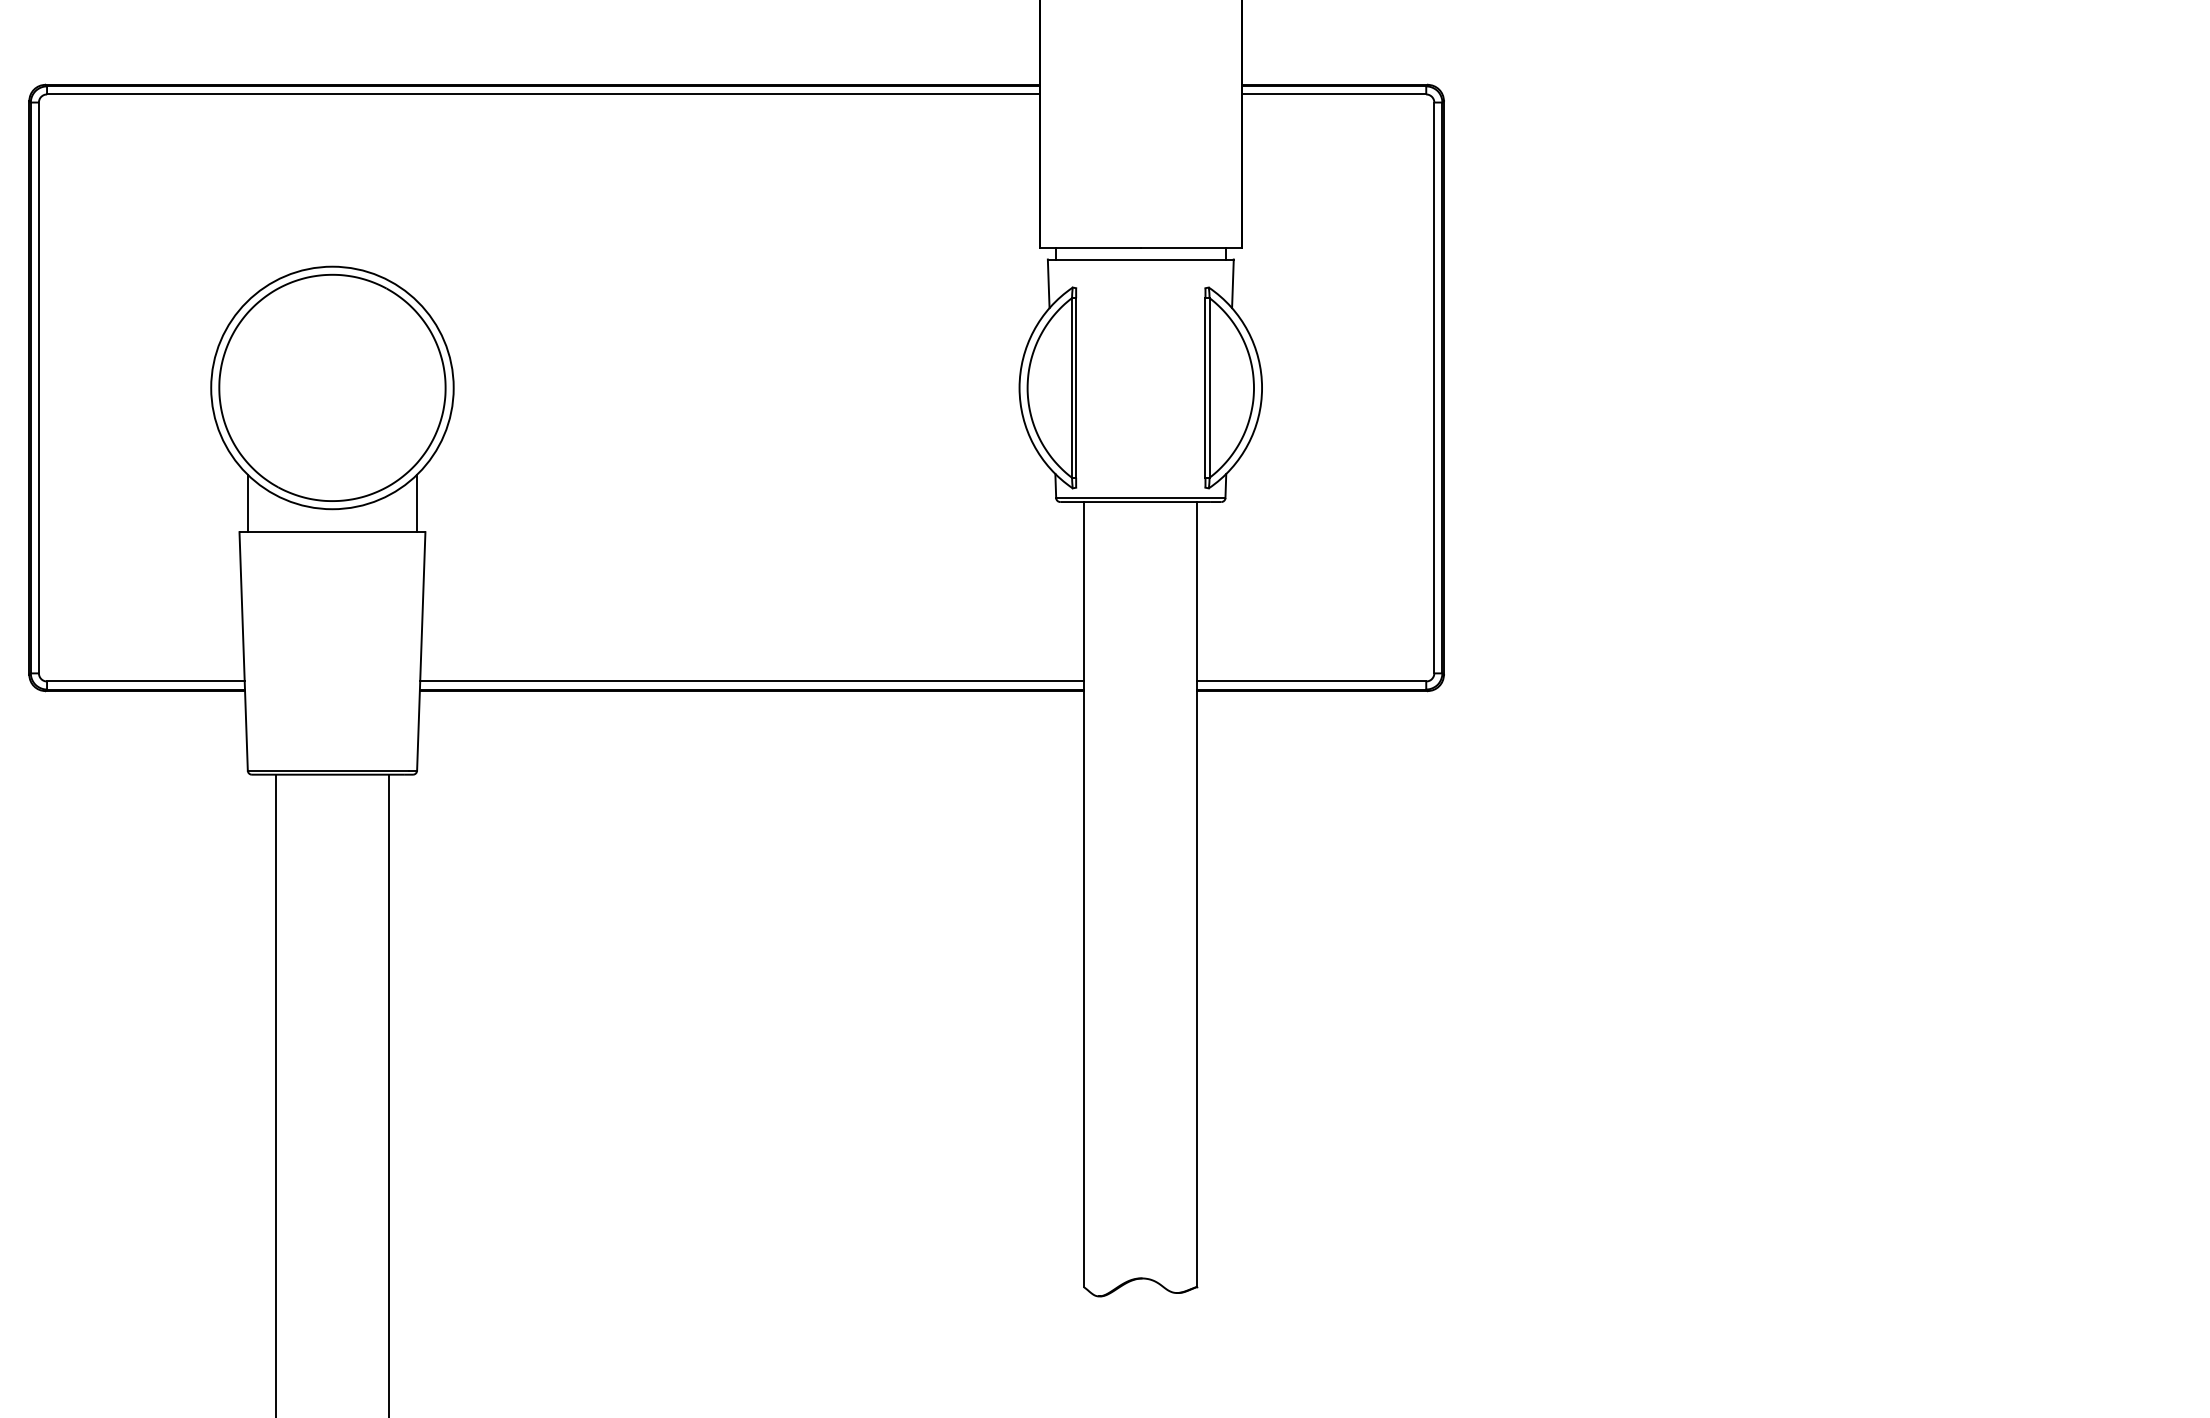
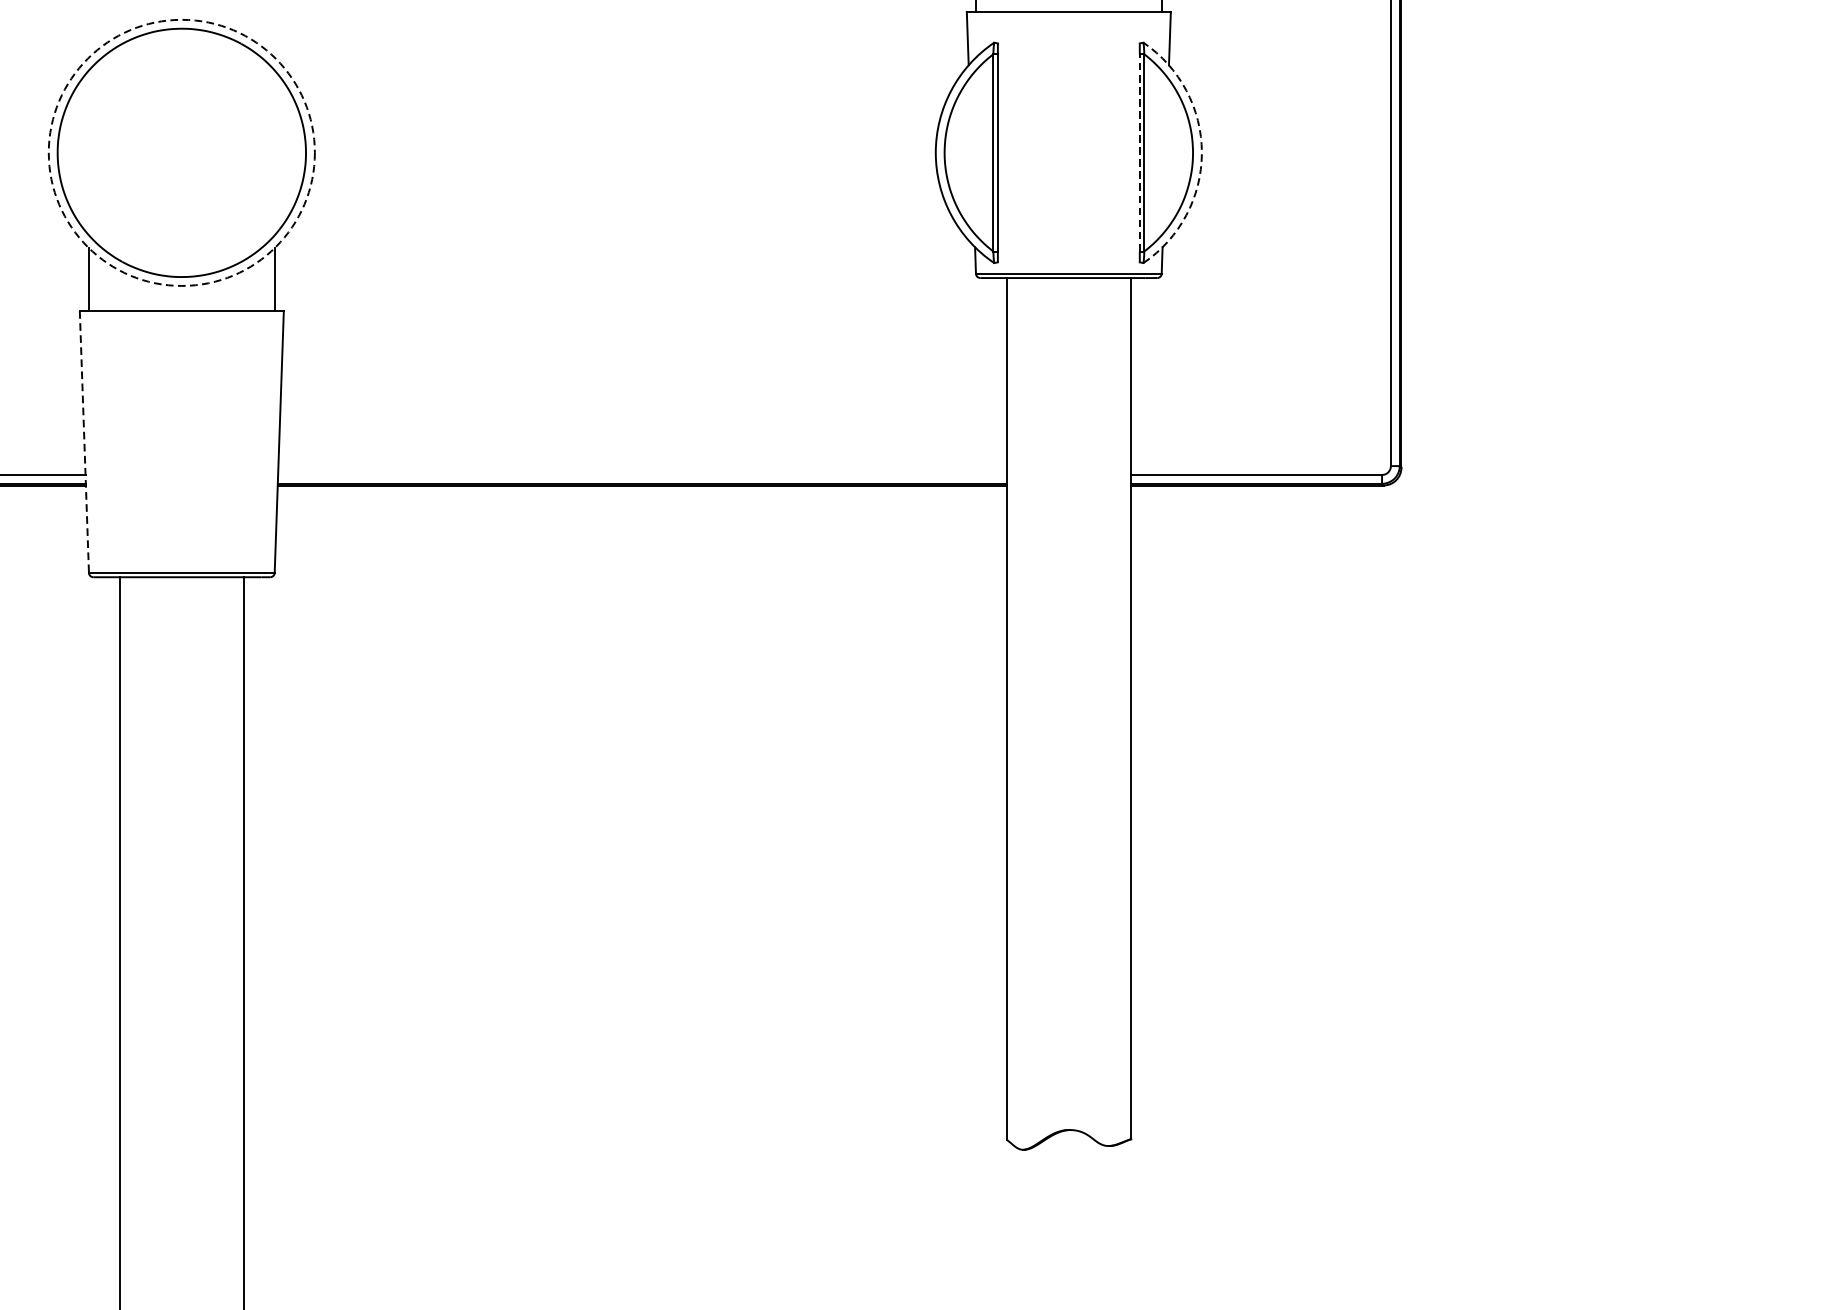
circle: (332, 387) -> (181, 152), solid -> dashed
line: (1205, 387) -> (1139, 152), solid -> dashed
arc: (1262, 387) -> (1202, 152), solid -> dashed
line: (243, 651) -> (84, 442), solid -> dashed
line: (752, 681) -> (642, 474), removed

